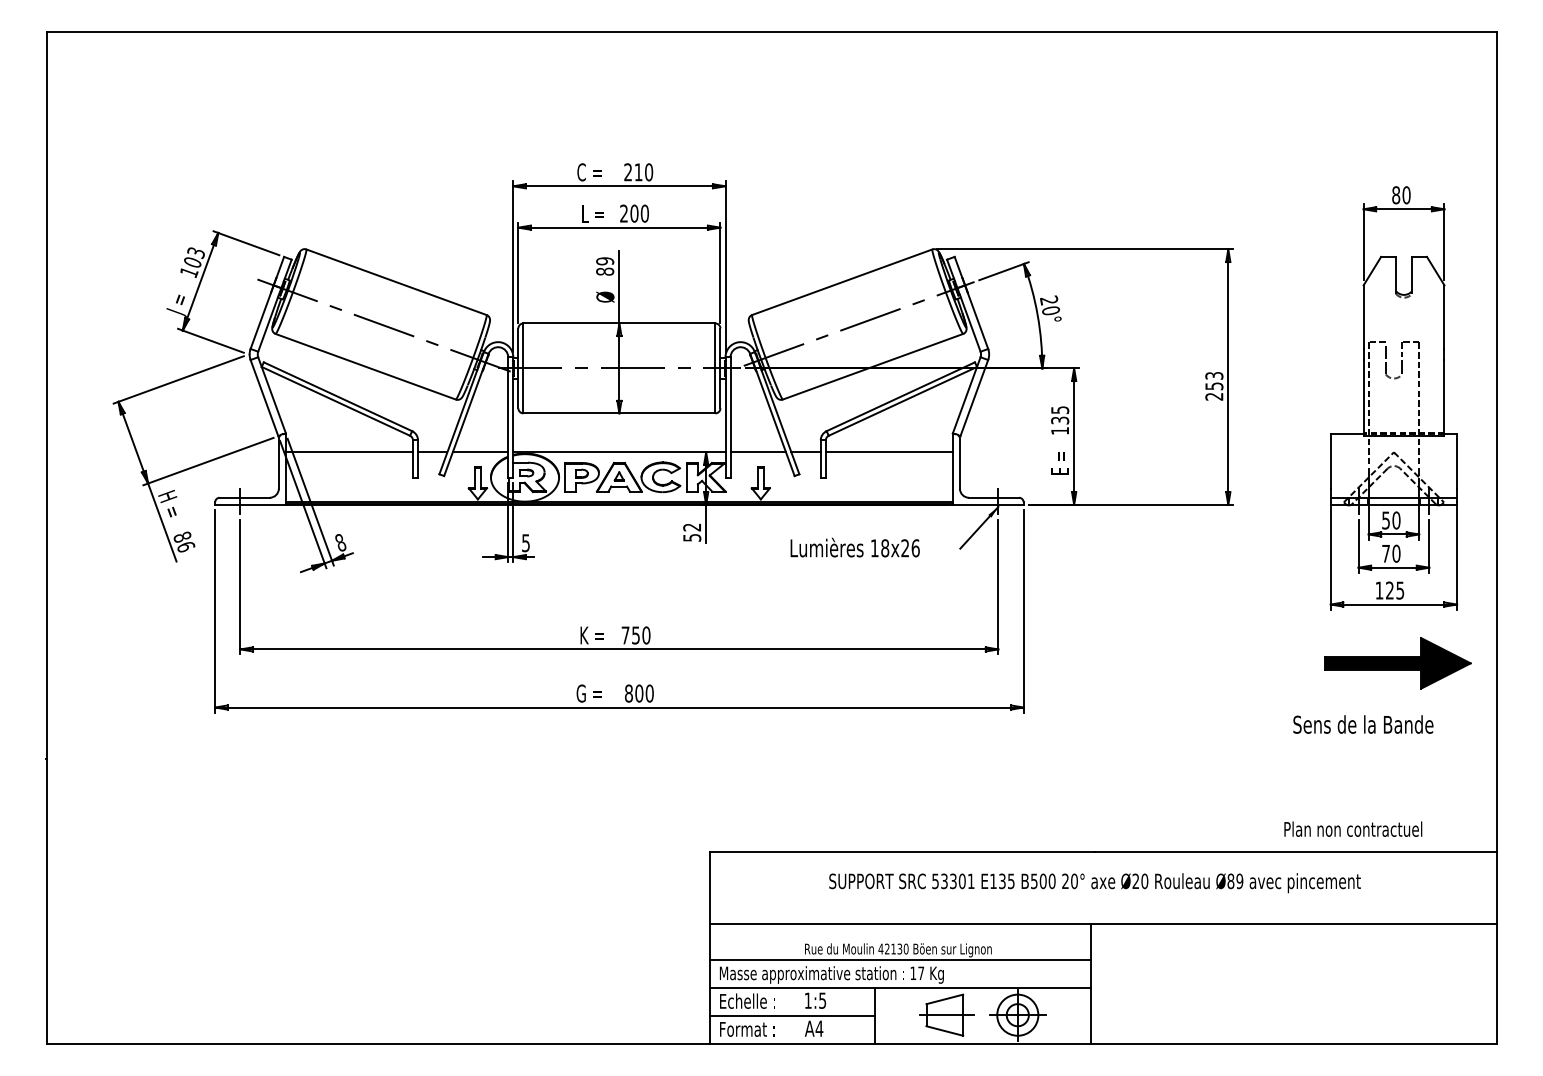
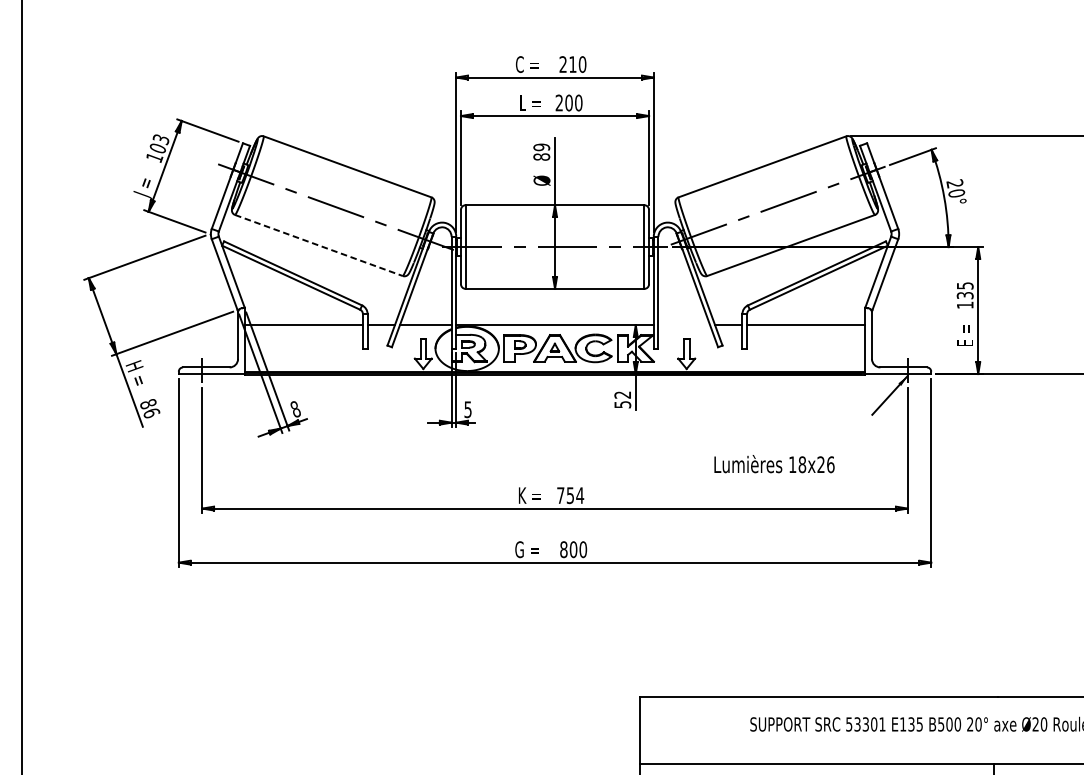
line: (365, 366) -> (318, 245), solid -> dashed
line: (757, 452) -> (683, 325), removed
text: (854, 547) -> (773, 463), moved
text: (646, 635) -> (580, 495), 750 -> 754

